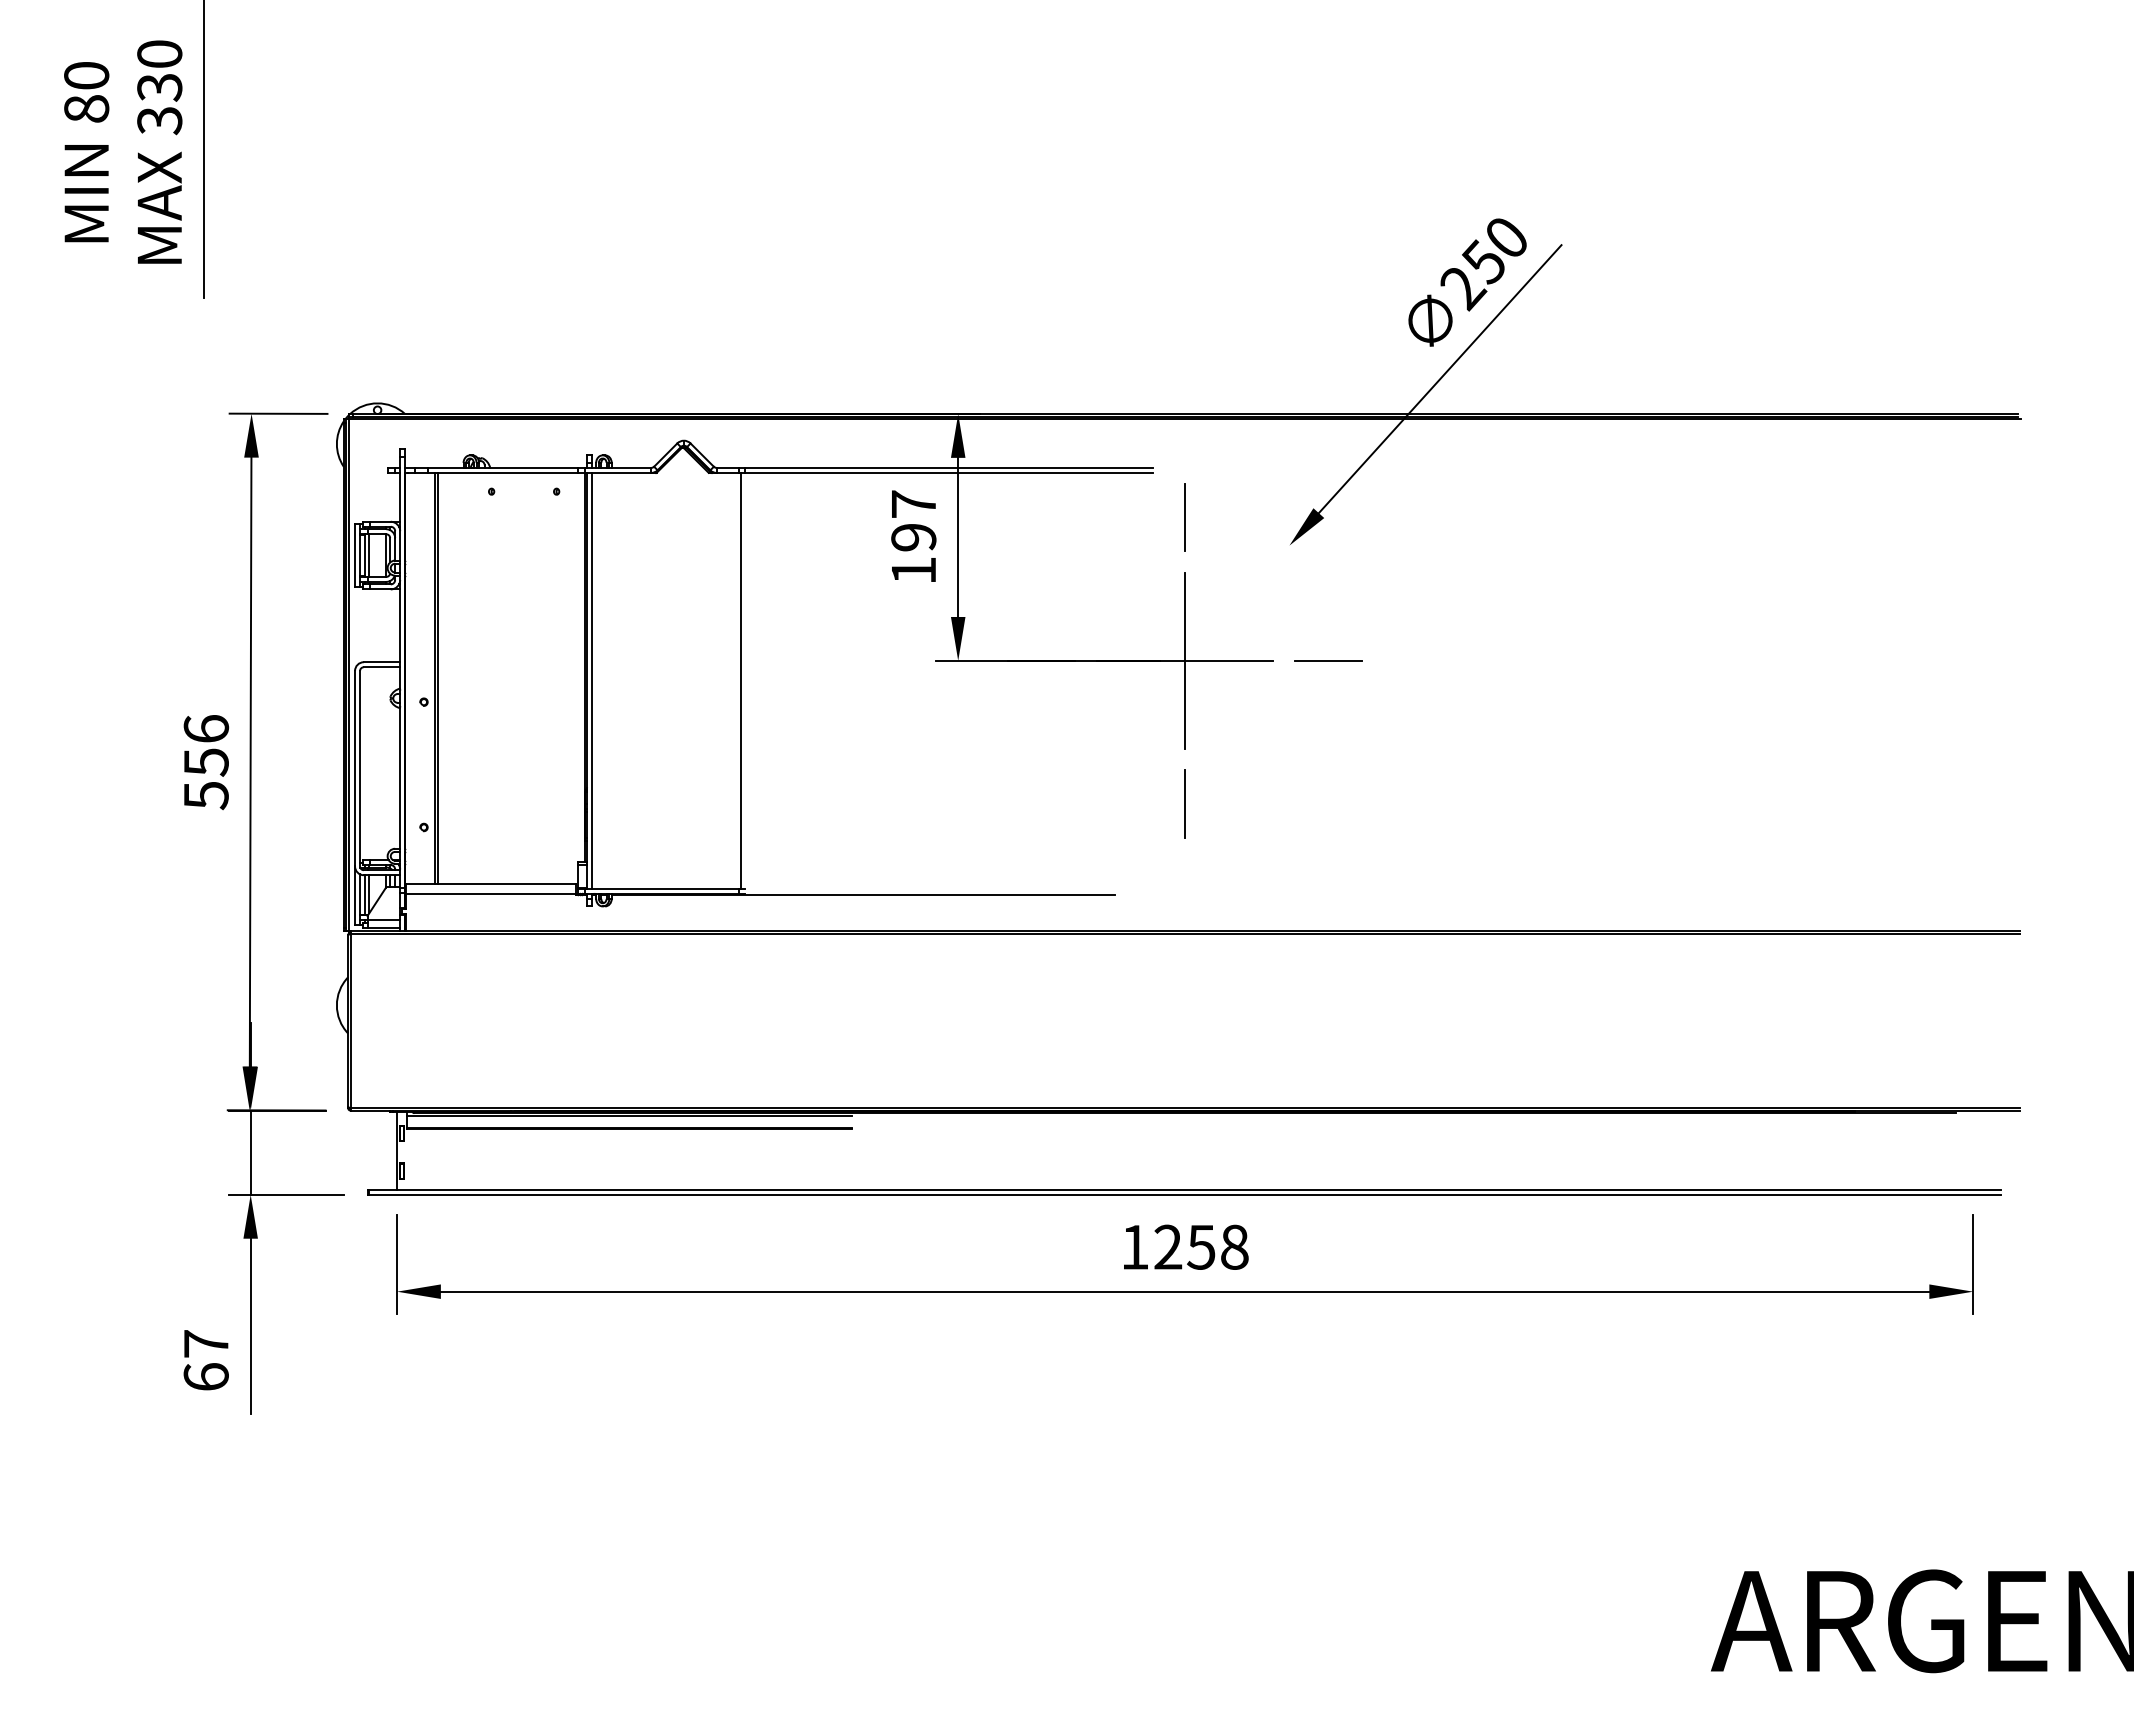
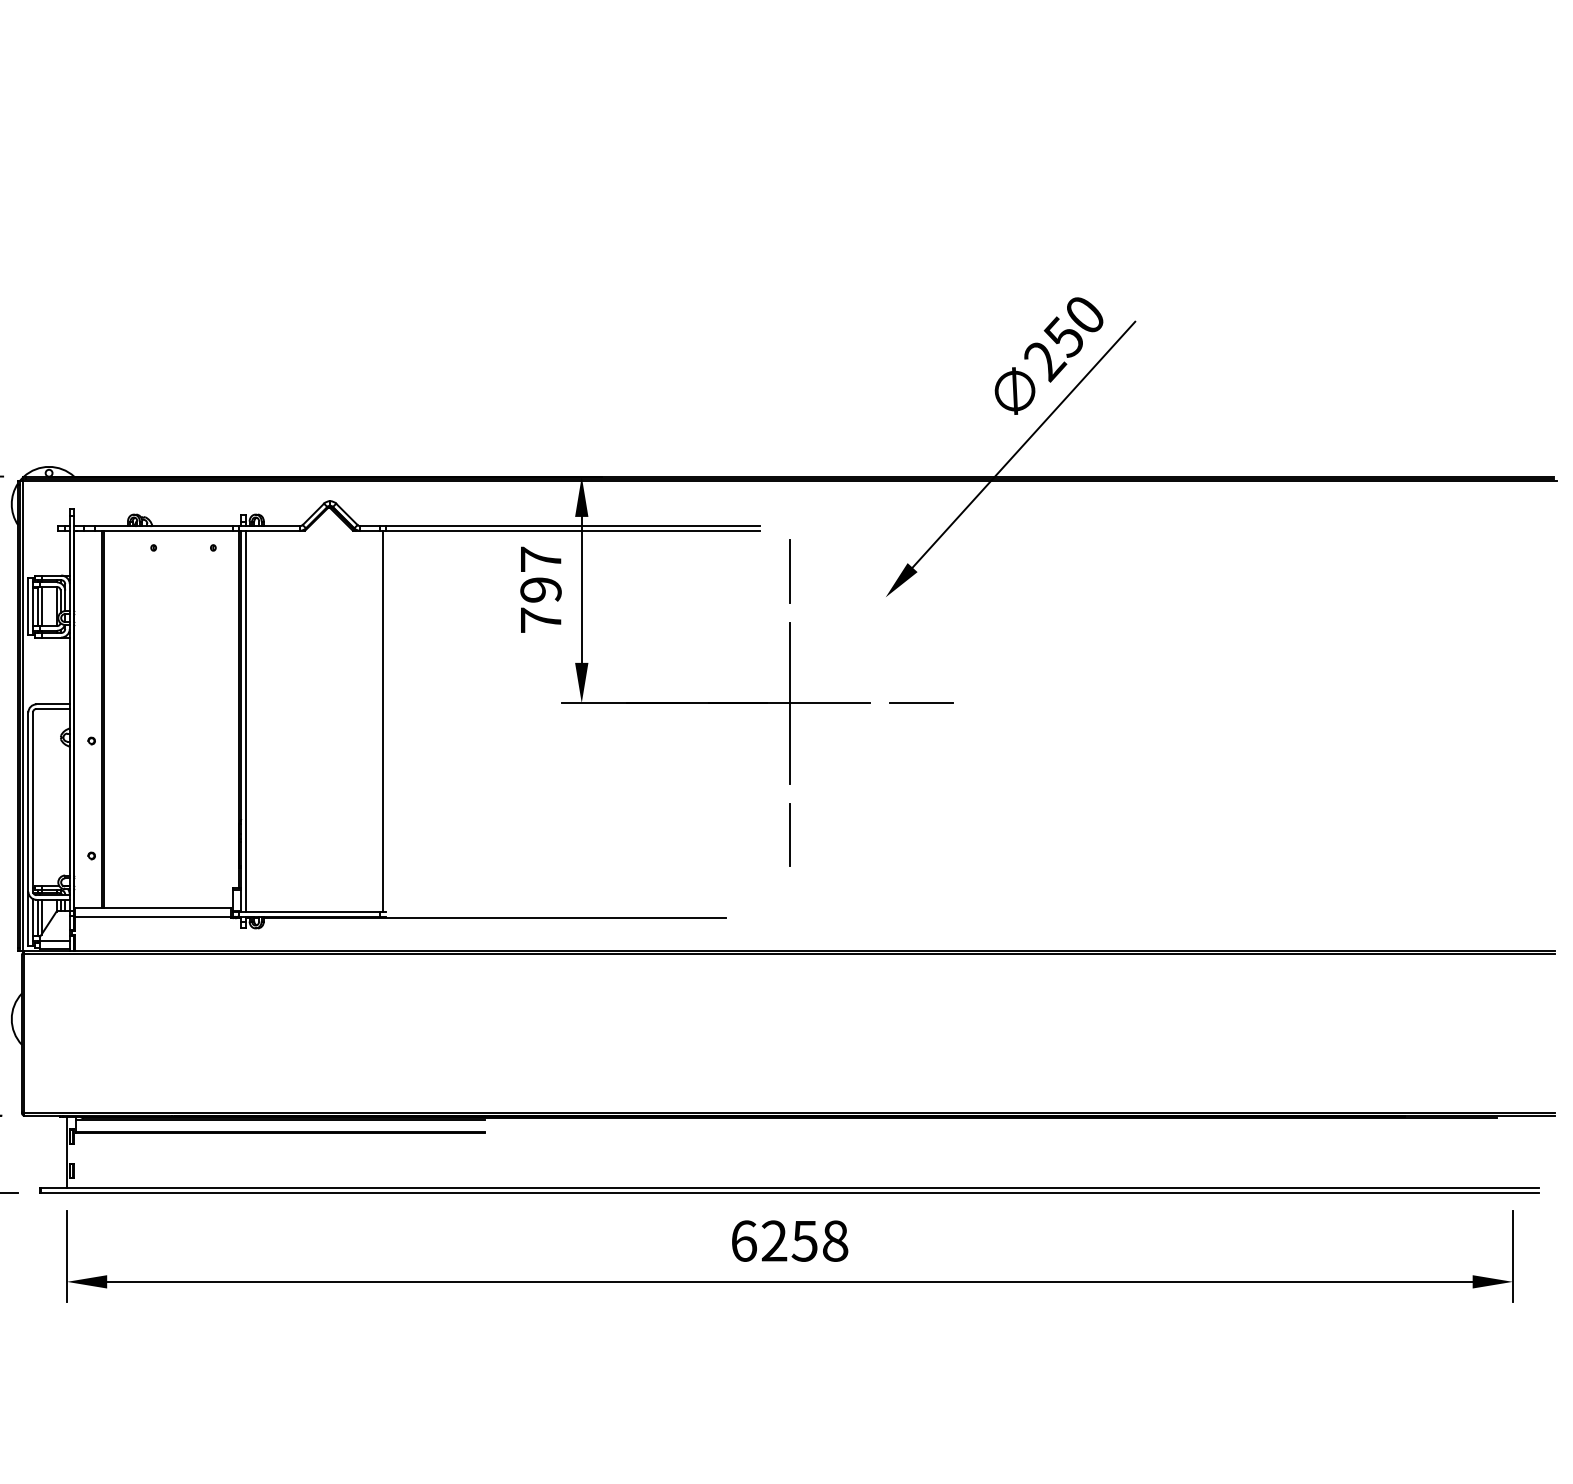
text: (913, 570) -> (540, 620), 197 -> 797
text: (1135, 1246) -> (744, 1240), 1258 -> 6258

